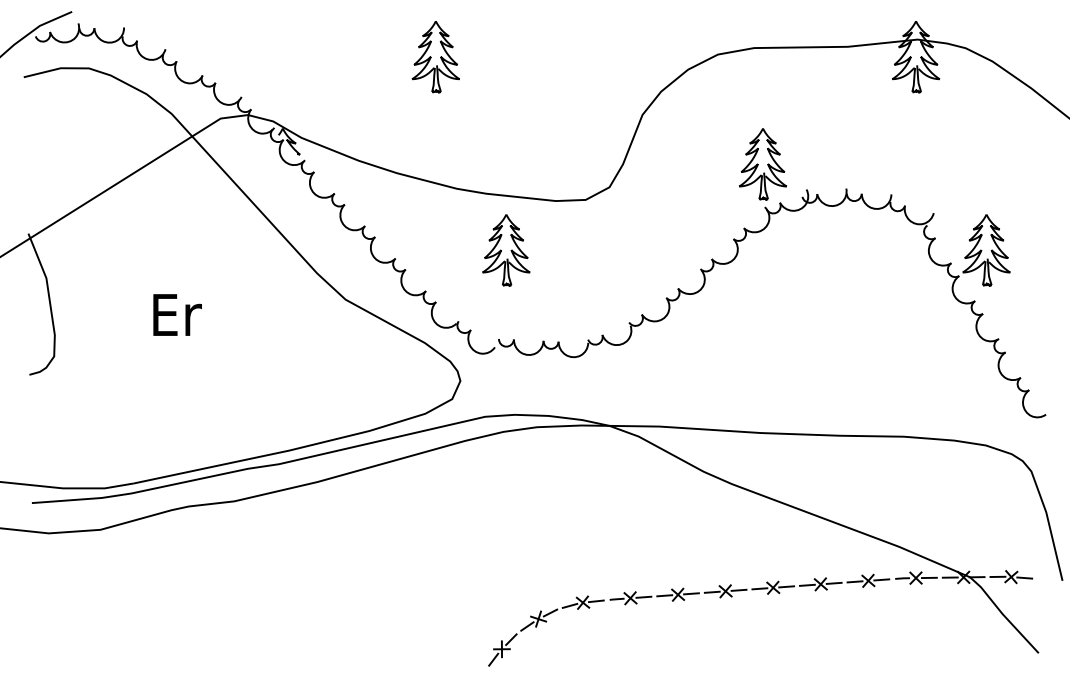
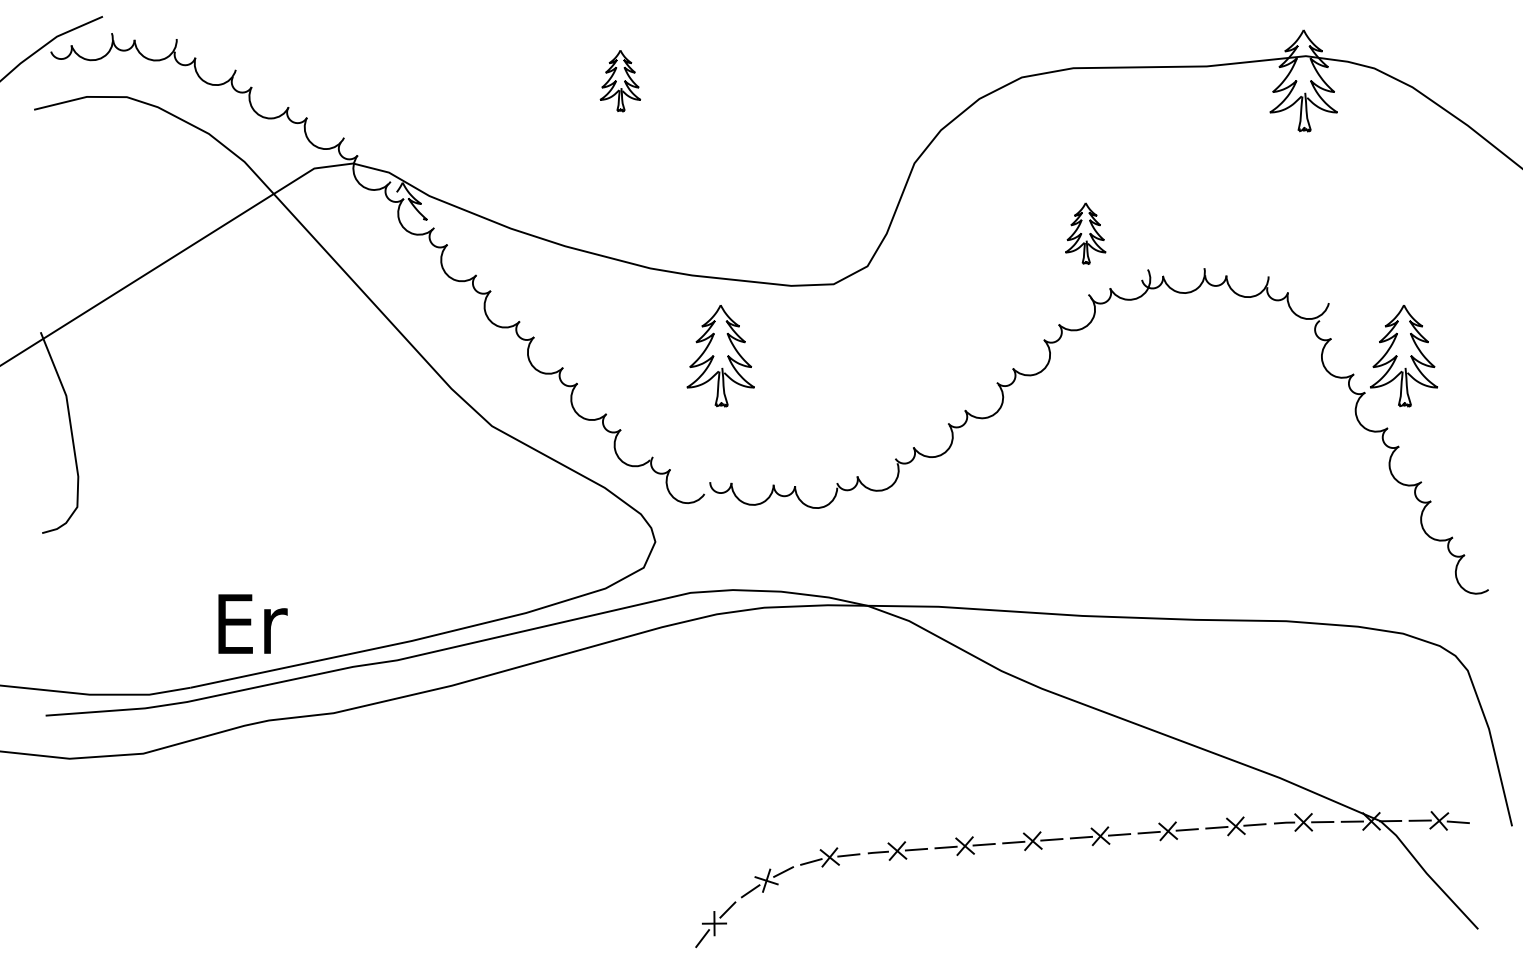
part: (435, 56) -> (620, 80), size x0.6
part: (762, 164) -> (1085, 233), size x0.6
text: (177, 314) -> (252, 623), moved

